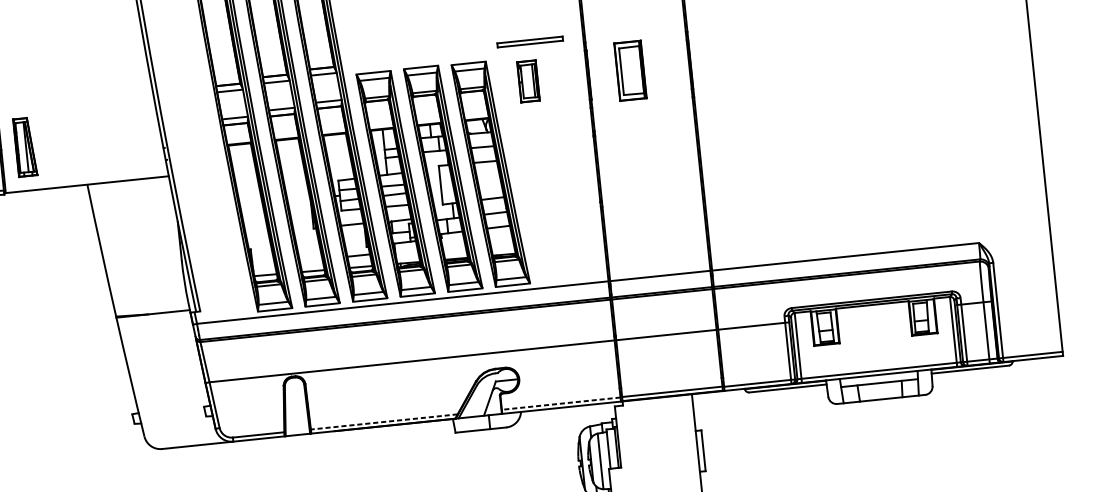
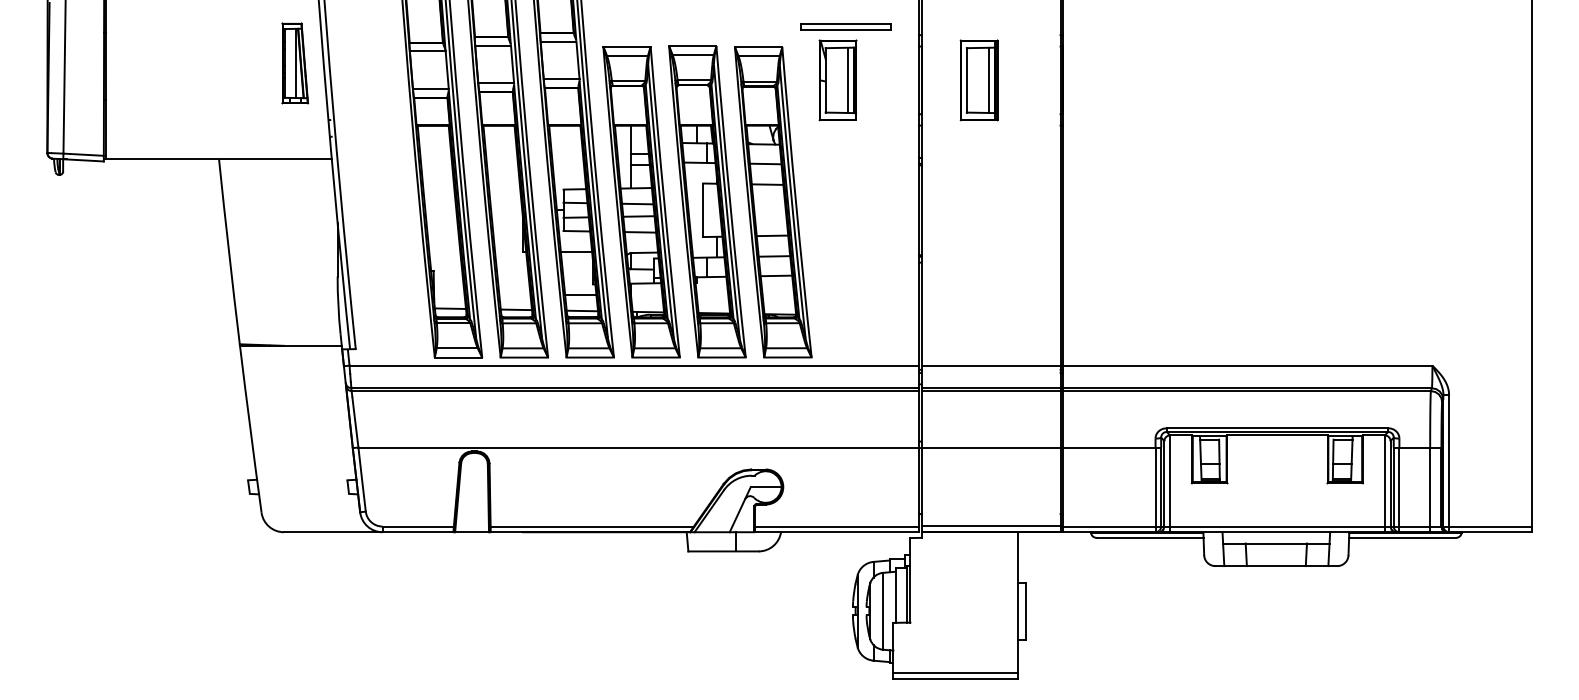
line: (637, 69) -> (989, 79), added
part: (528, 81) -> (837, 80), size x1.43
part: (25, 147) -> (295, 63), moved
line: (560, 403) -> (836, 526), dashed -> solid
line: (384, 421) -> (592, 526), dashed -> solid

